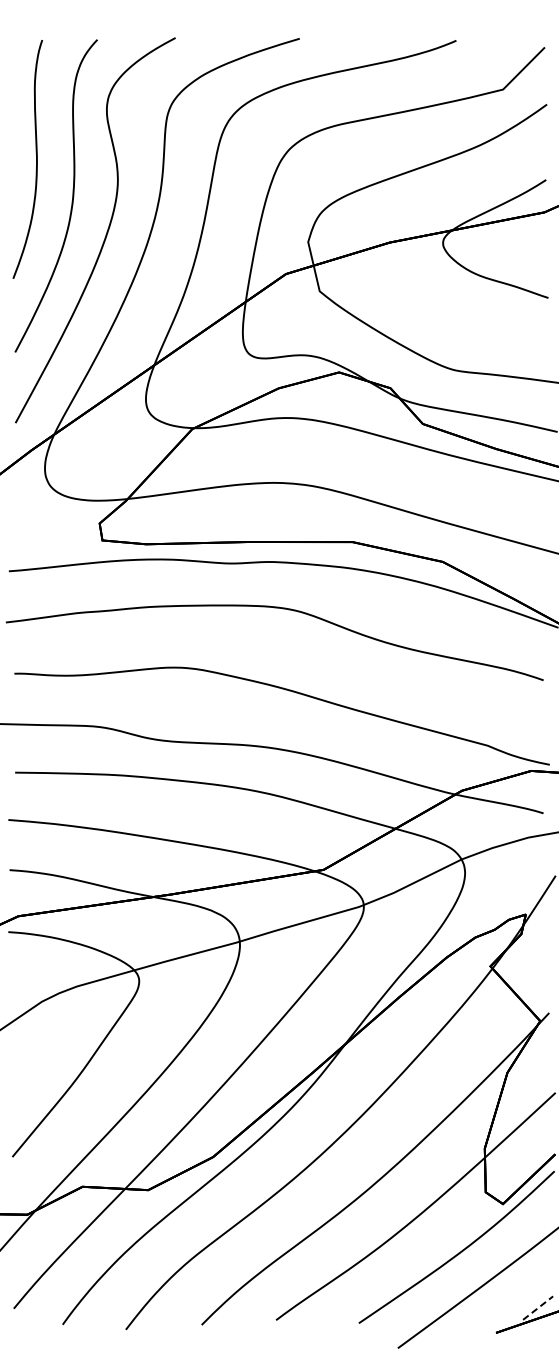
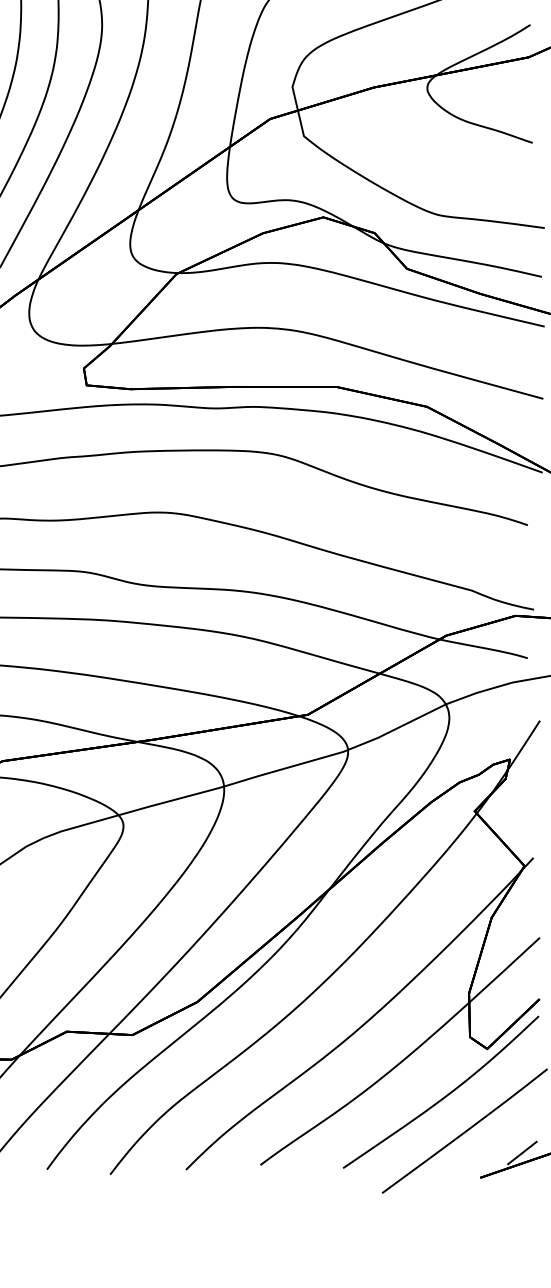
line: (538, 1307) -> (522, 1152), dashed -> solid

